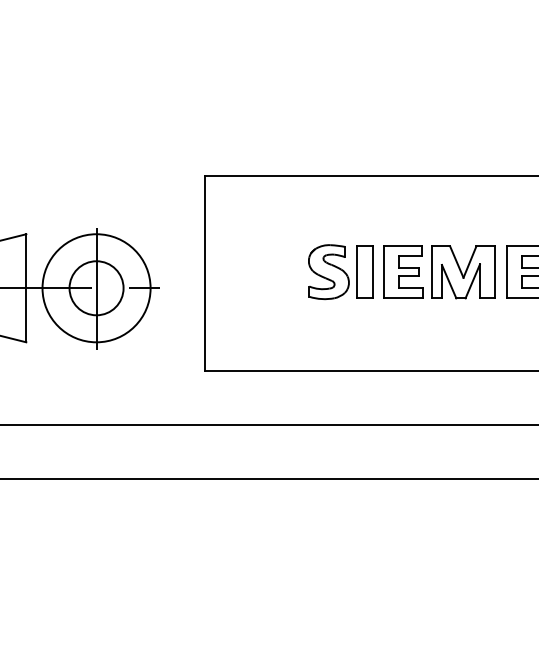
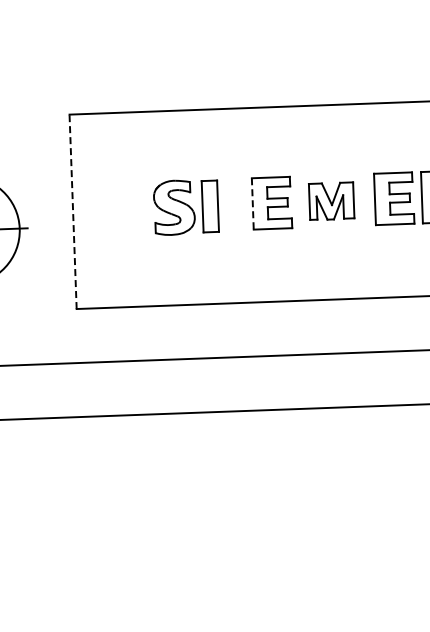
line: (204, 272) -> (73, 210), solid -> dashed
part: (340, 272) -> (185, 207), moved
line: (384, 272) -> (252, 204), solid -> dashed
part: (463, 272) -> (331, 201), size x0.7

